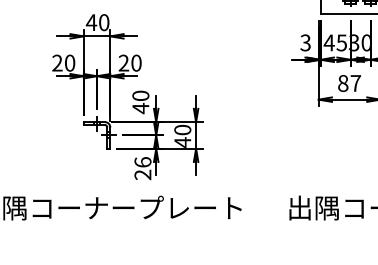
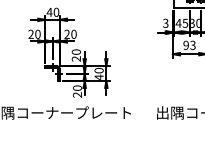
text: (349, 81) -> (189, 44), 87 -> 93
text: (139, 107) -> (75, 58), 40 -> 20
text: (142, 161) -> (77, 87), 26 -> 20

